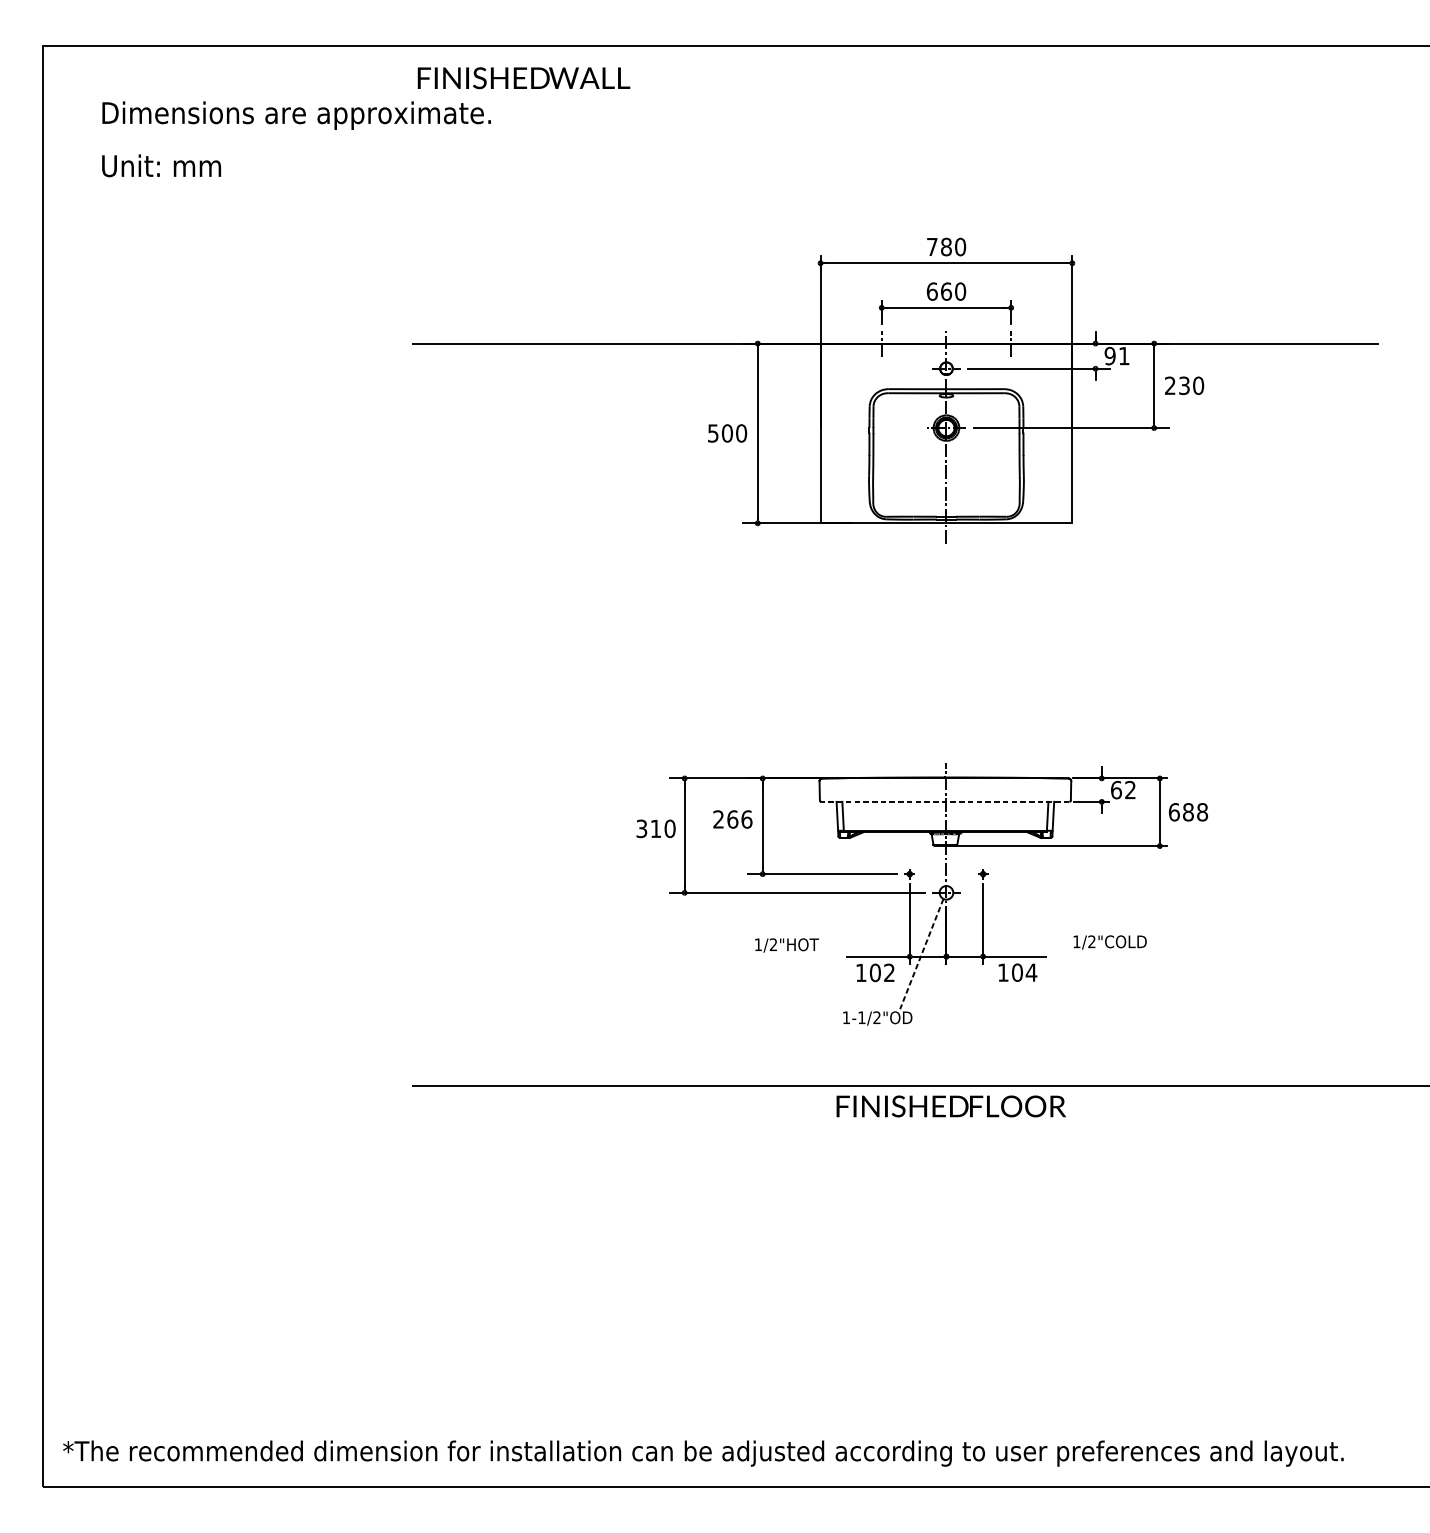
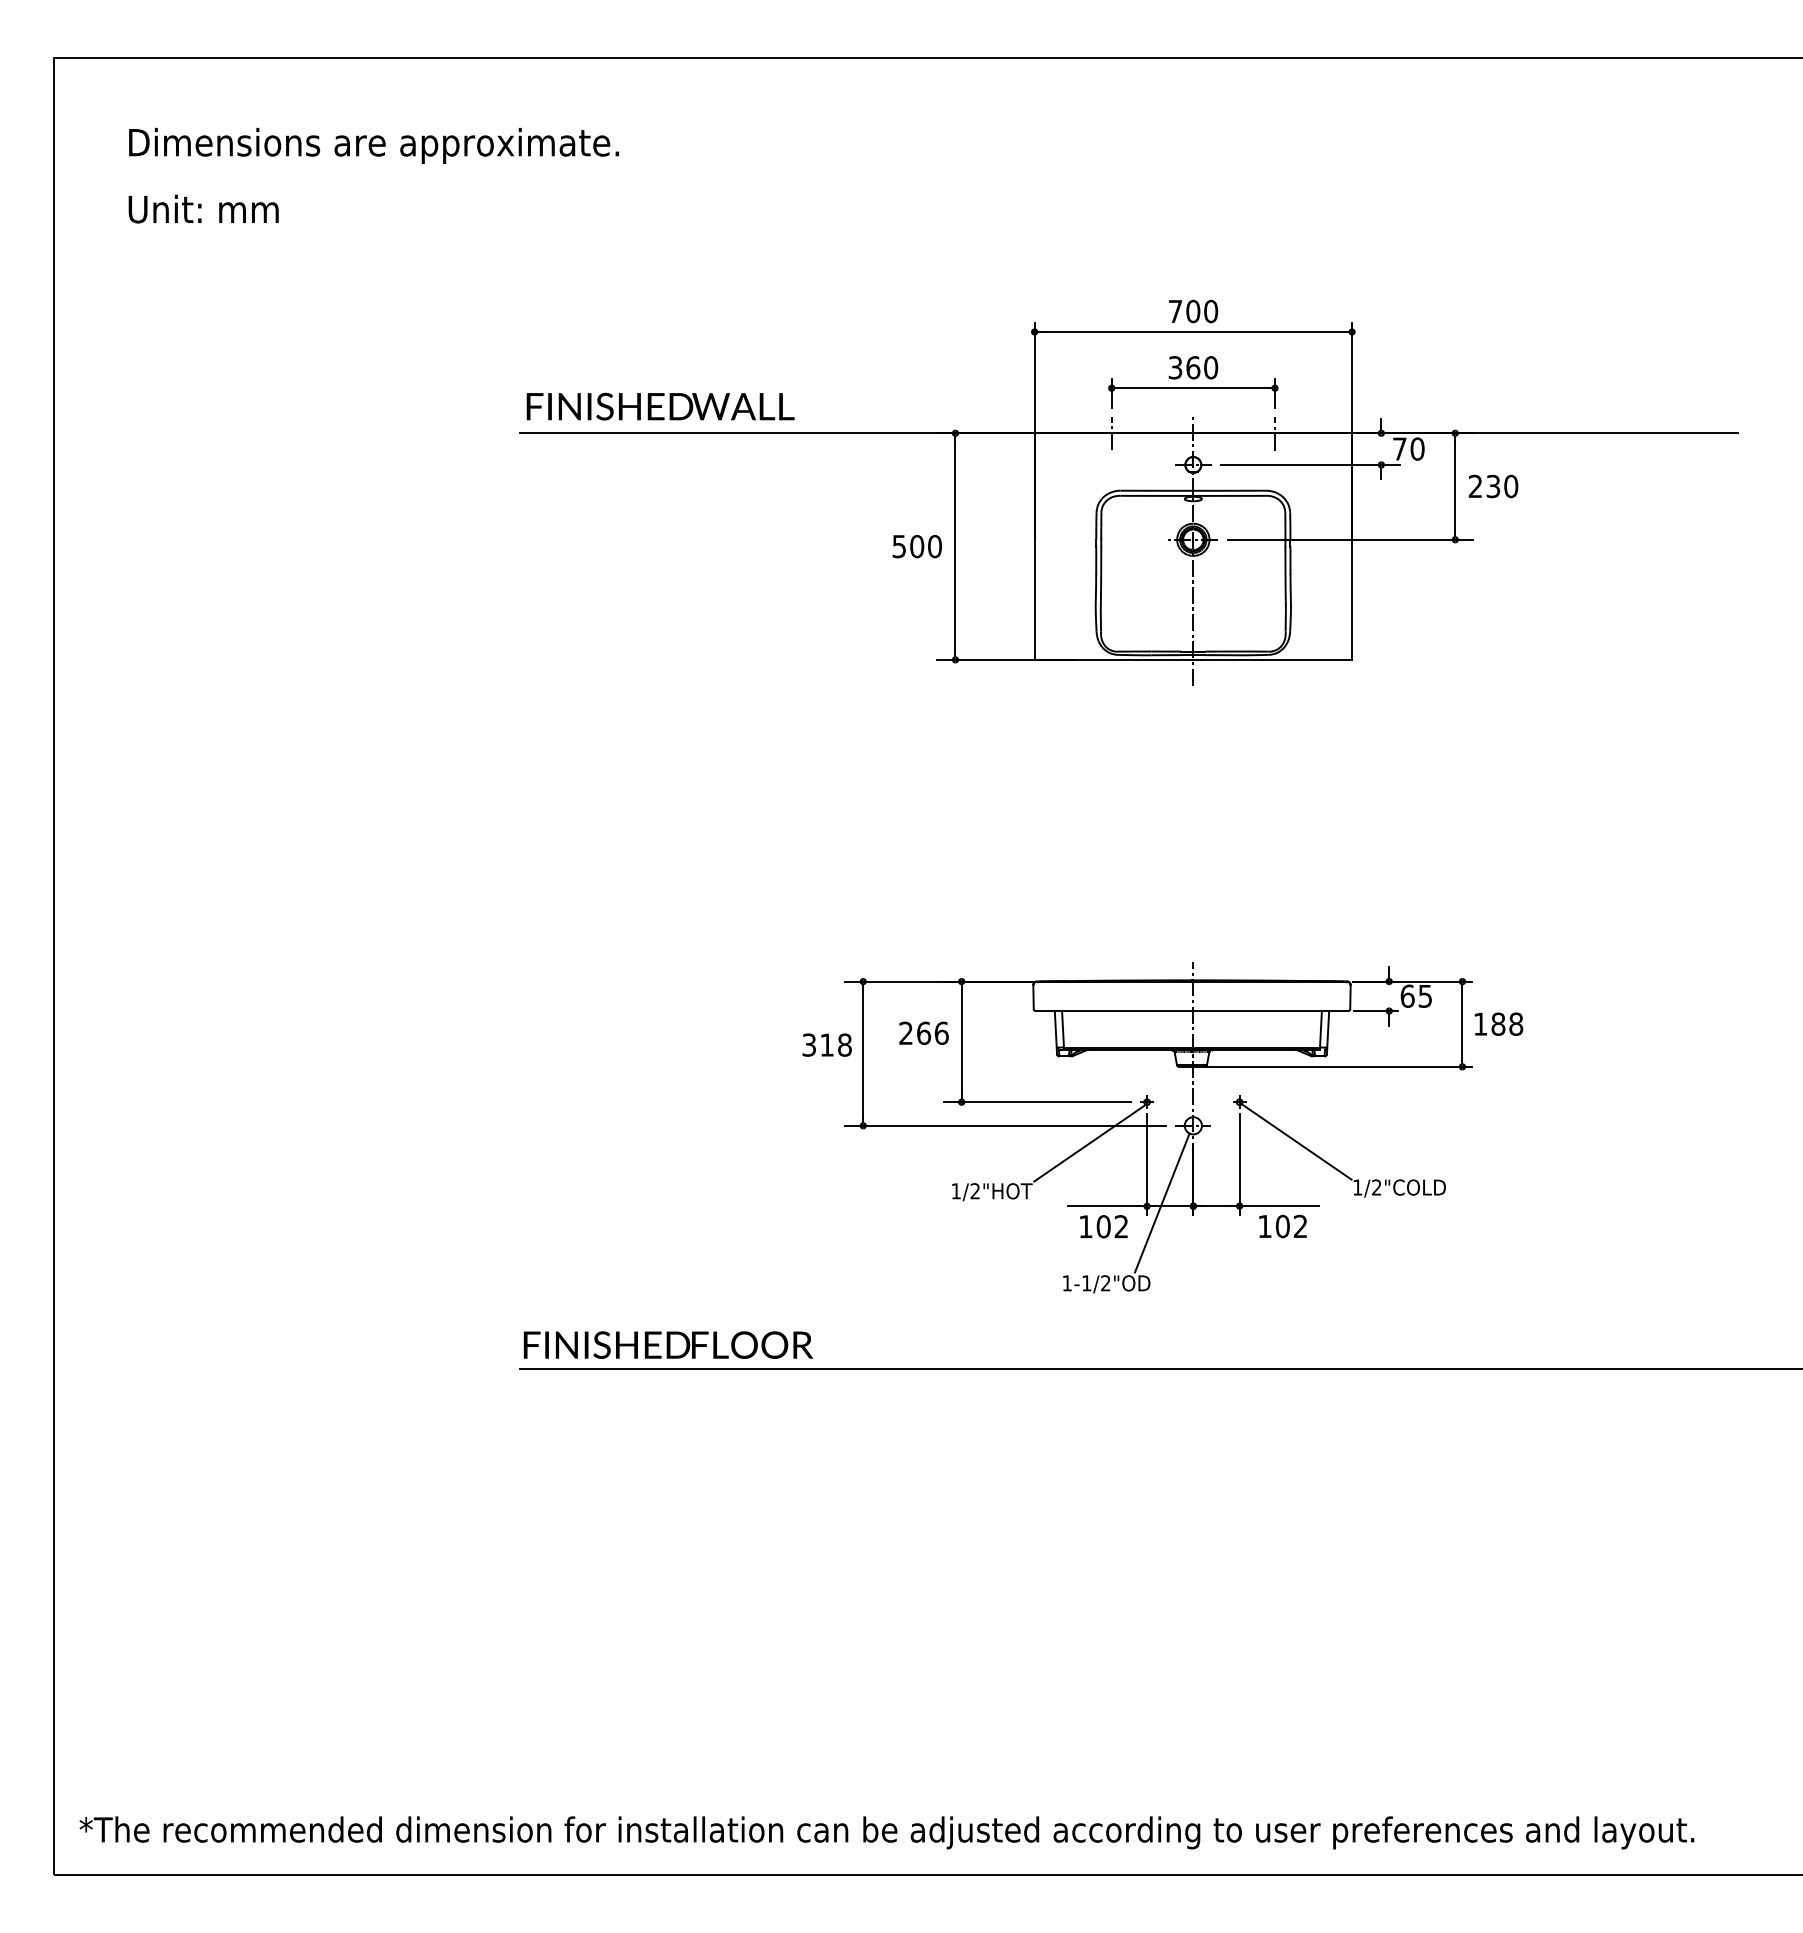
text: (523, 78) -> (660, 406), moved
text: (946, 247) -> (1193, 311), 780 -> 700
text: (932, 291) -> (1175, 367), 660 -> 360
text: (1117, 355) -> (1408, 448), 91 -> 70
text: (1129, 789) -> (1424, 995), 62 -> 65
line: (945, 802) -> (1192, 1011), dashed -> solid
text: (1174, 811) -> (1480, 1023), 688 -> 188
text: (669, 828) -> (844, 1044), 310 -> 318
line: (1028, 905) -> (1296, 1141), added
line: (864, 906) -> (1089, 1142), added
line: (921, 954) -> (1162, 1203), dashed -> solid
text: (1031, 971) -> (1300, 1225), 104 -> 102
text: (951, 1105) -> (668, 1344), moved

